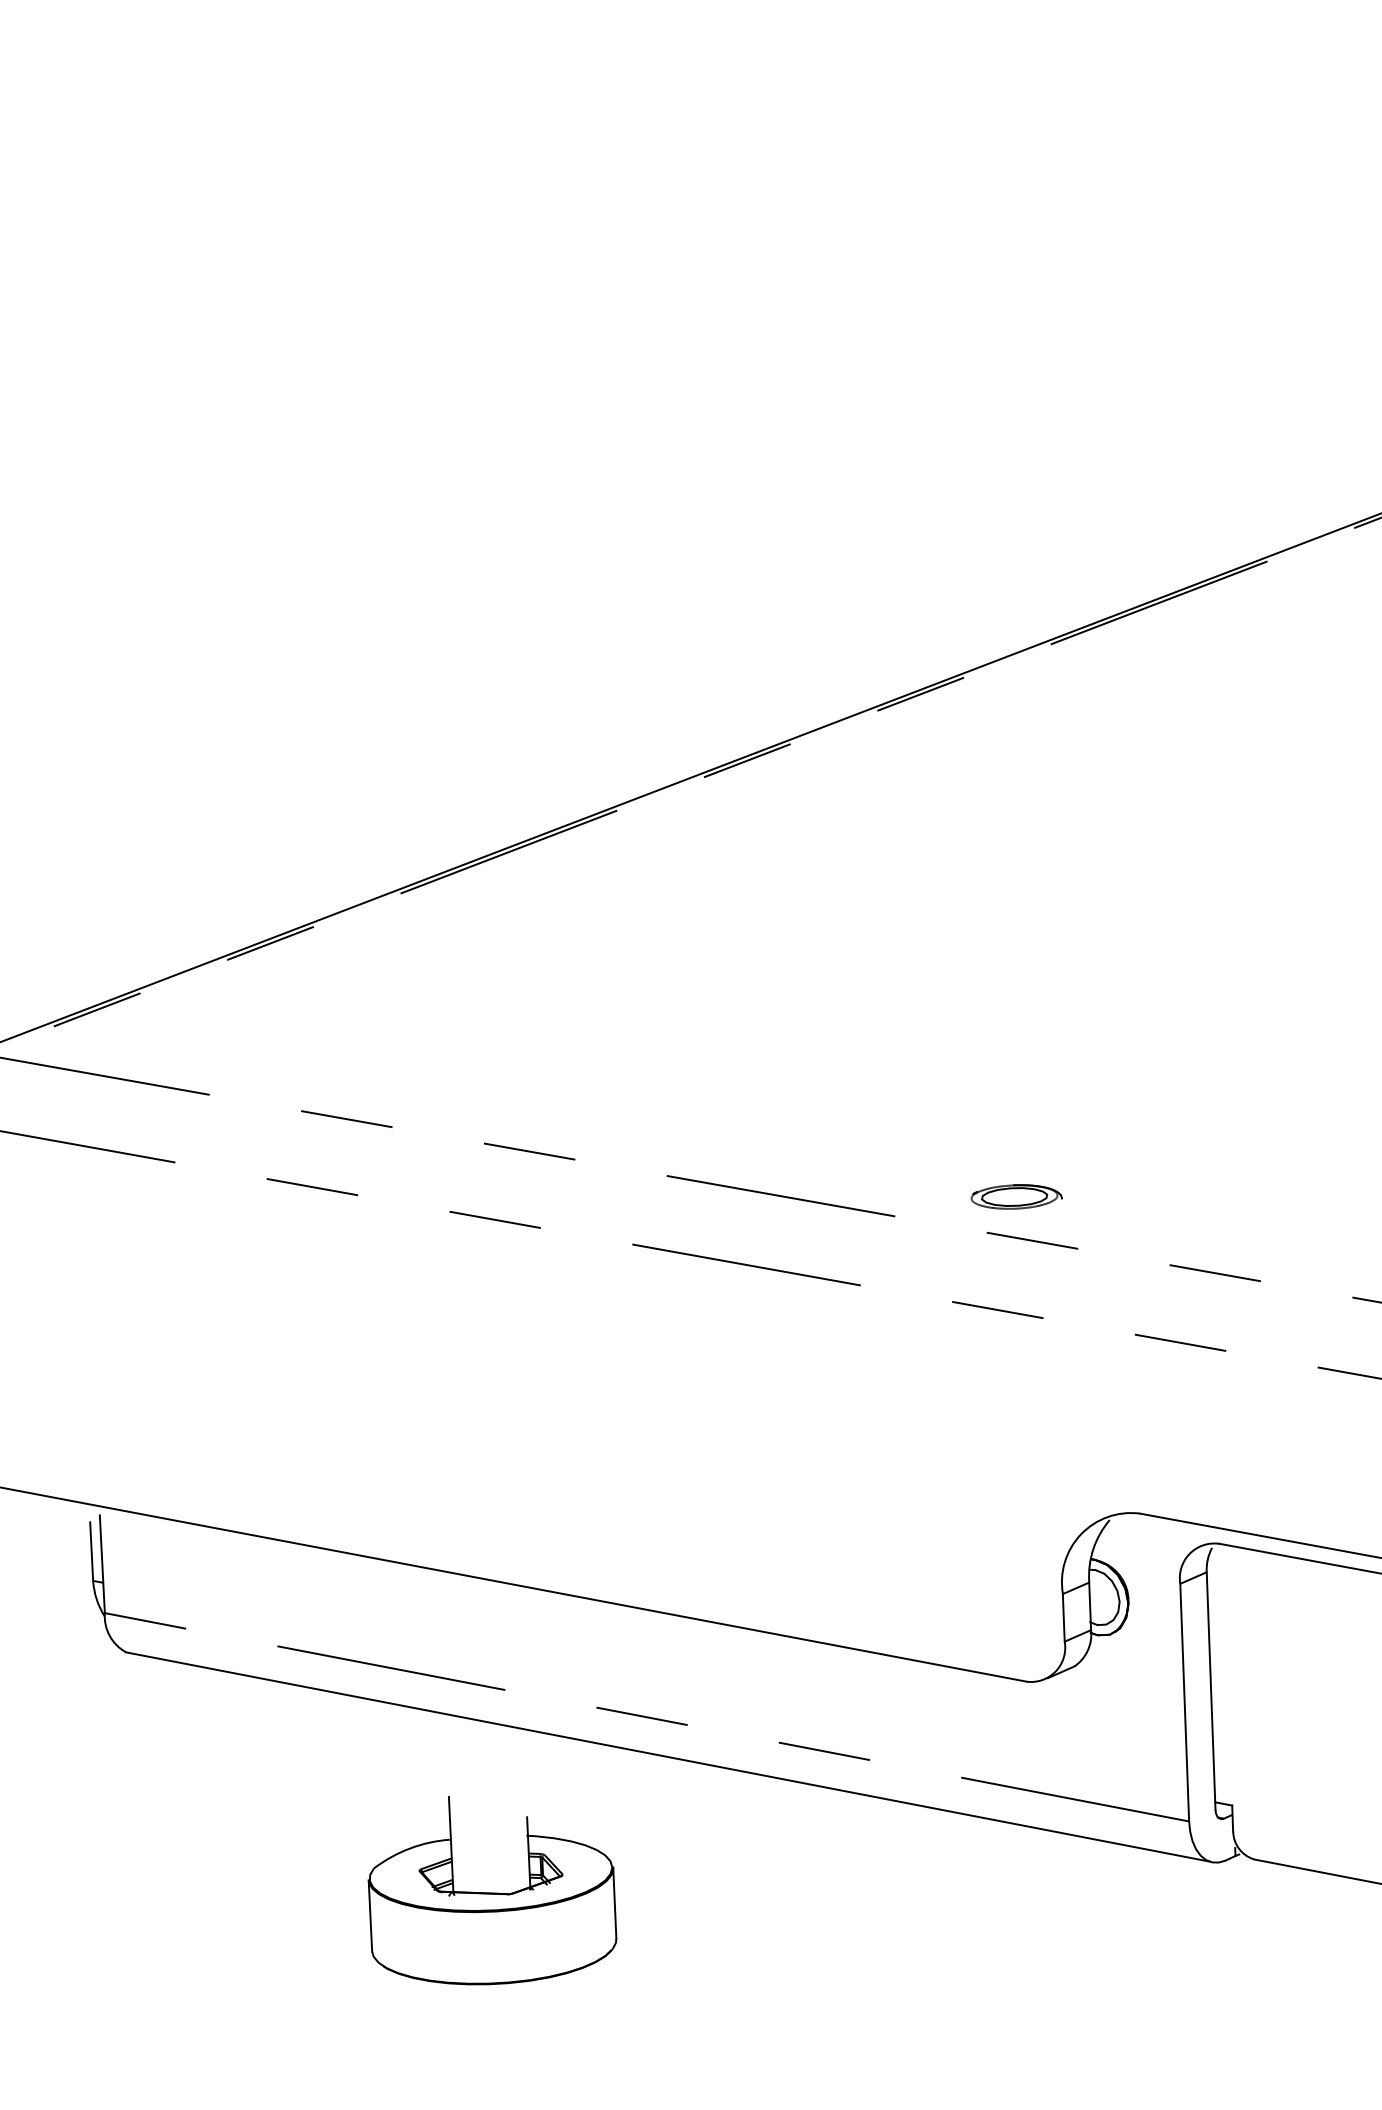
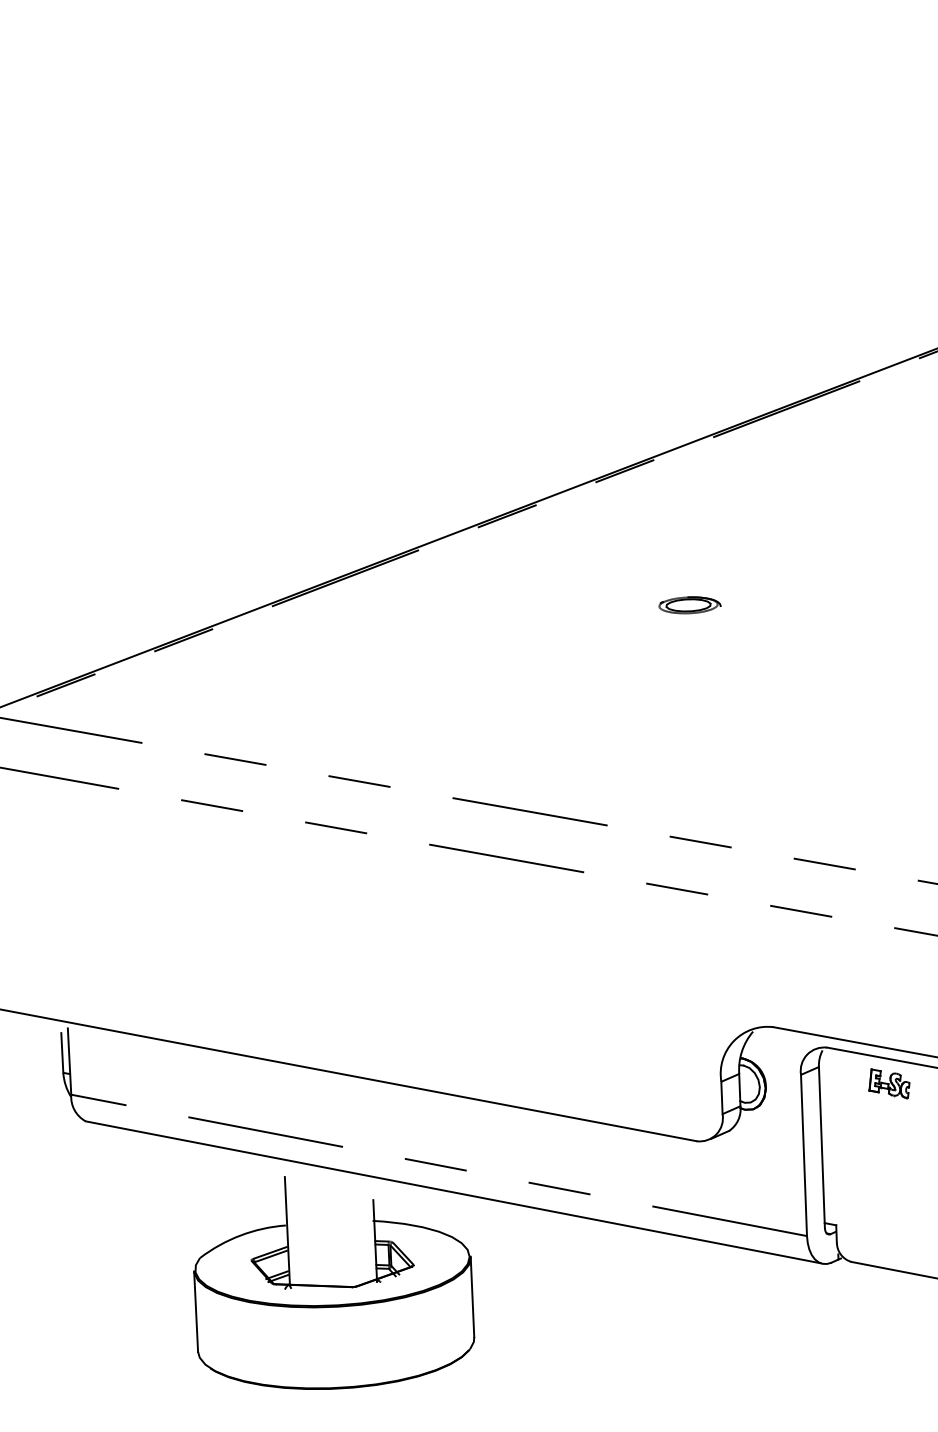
part: (1015, 1197) -> (689, 605), moved
part: (1310, 1596) -> (889, 1083), added
part: (492, 1889) -> (334, 1282), size x1.67

